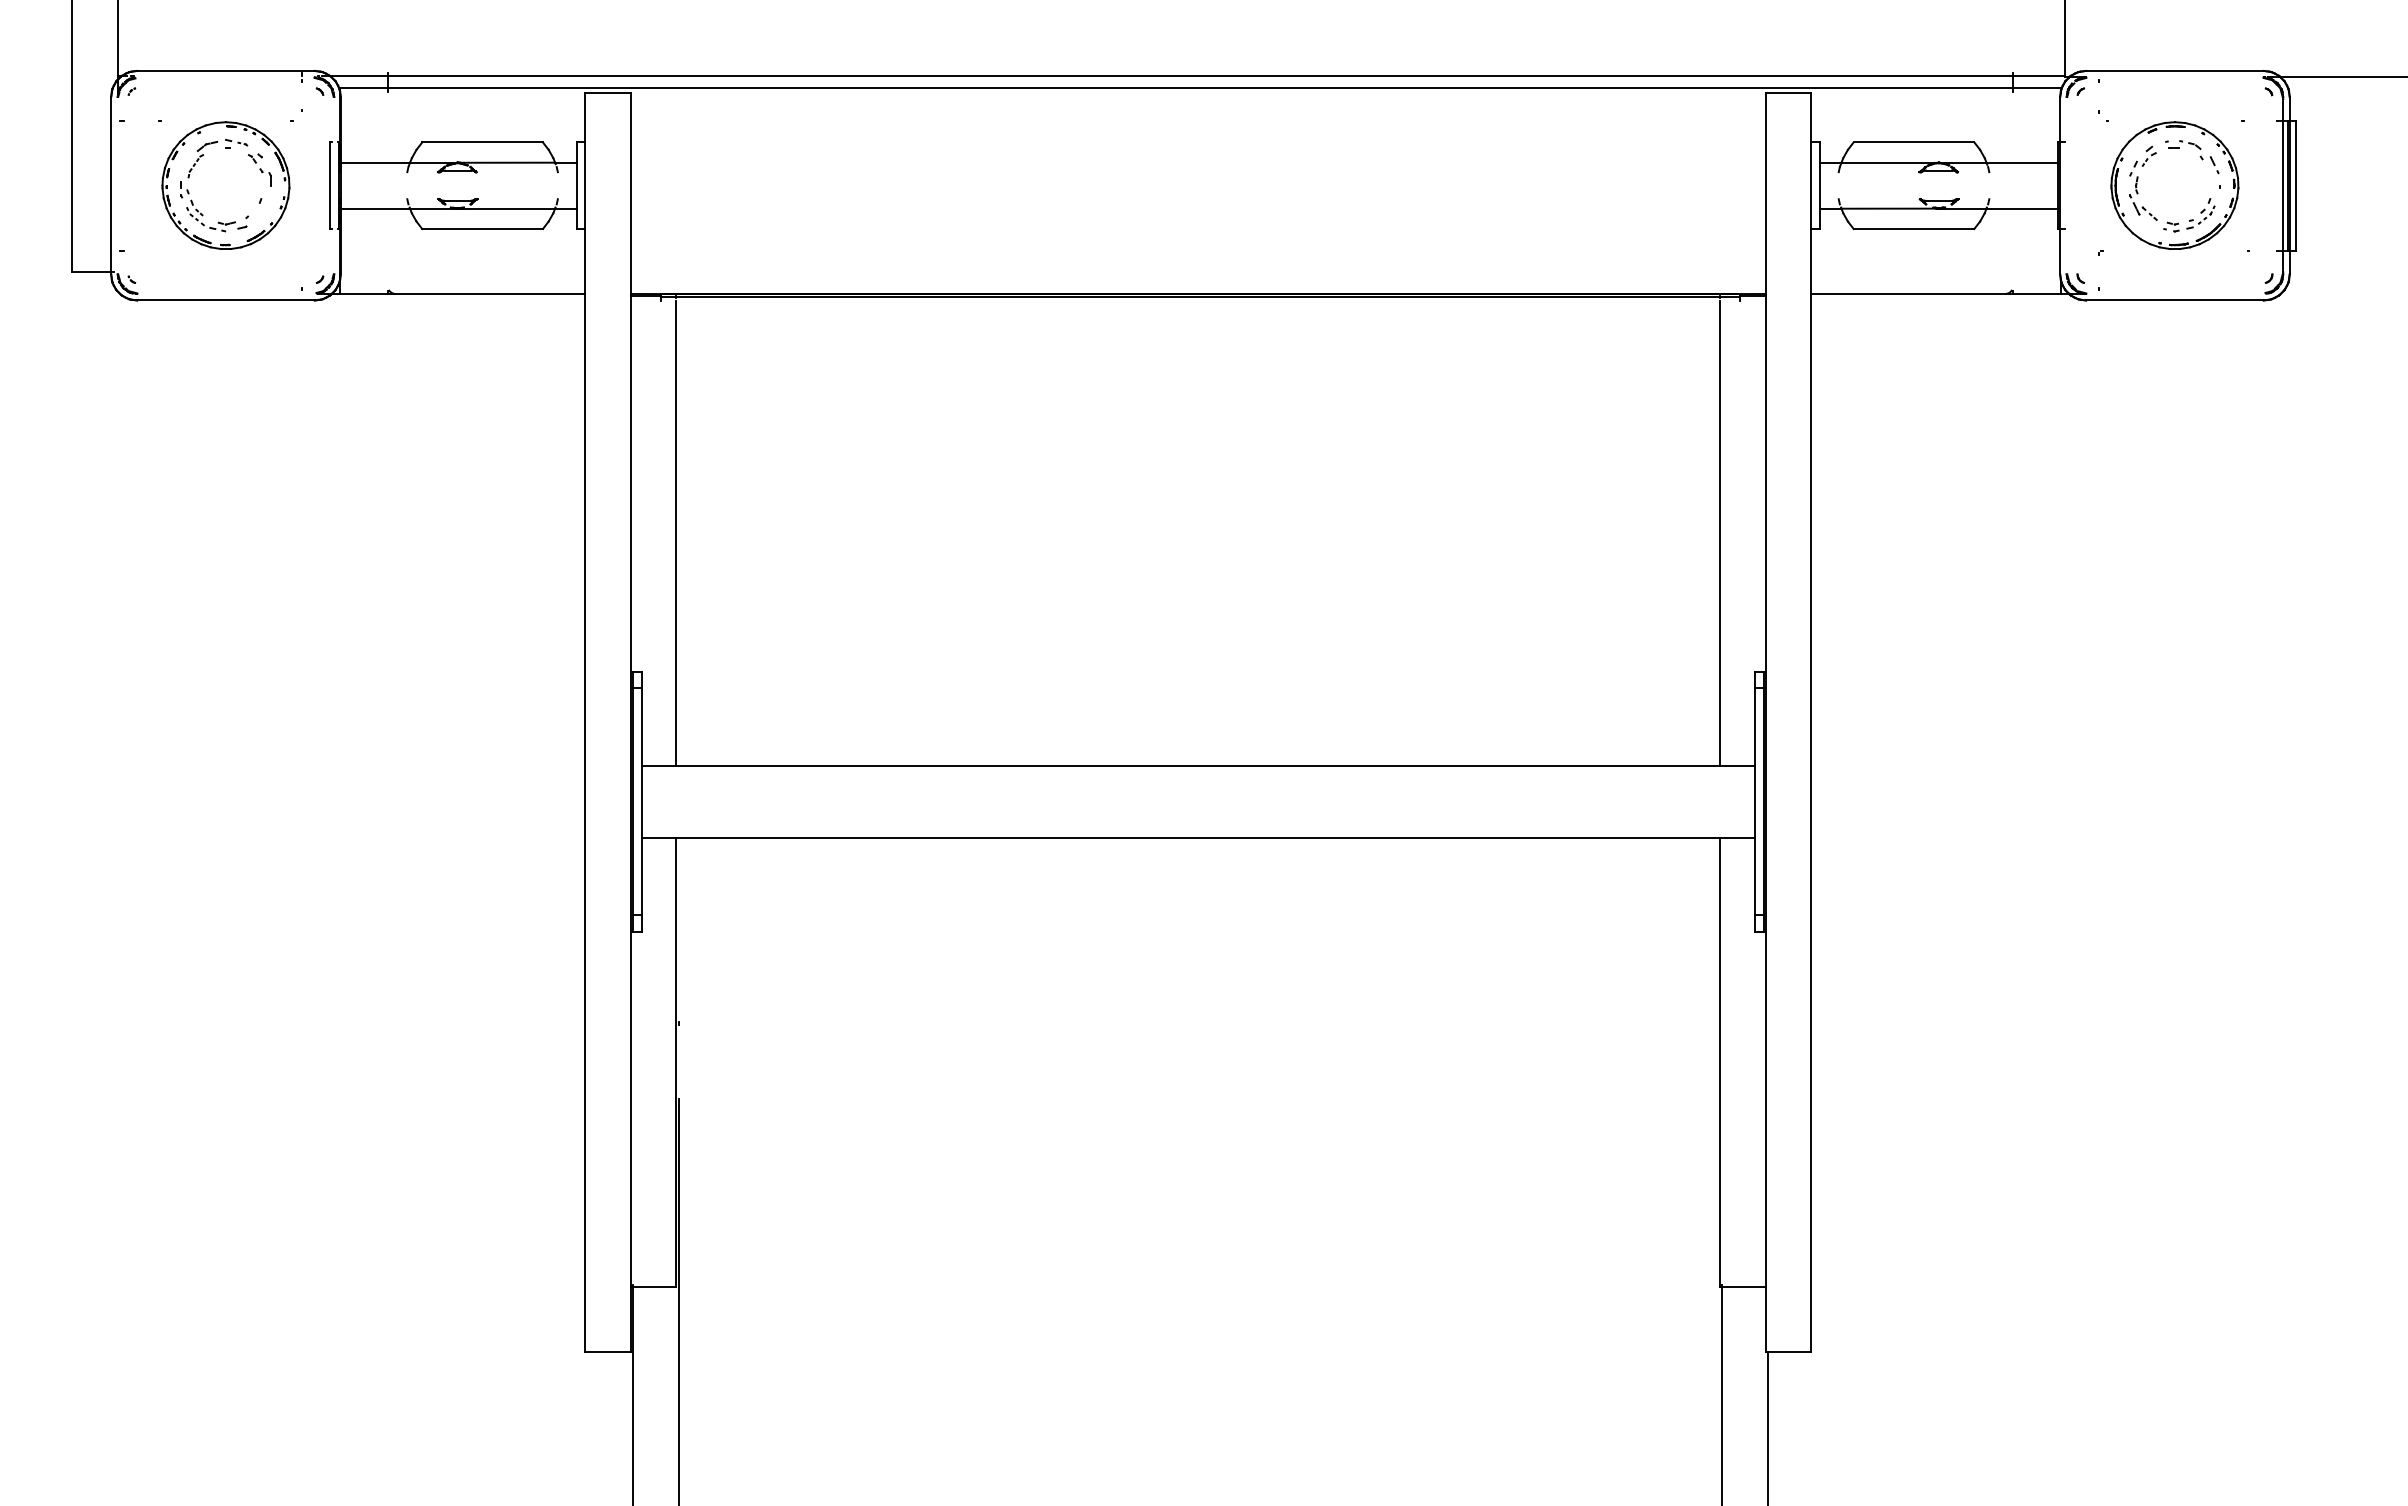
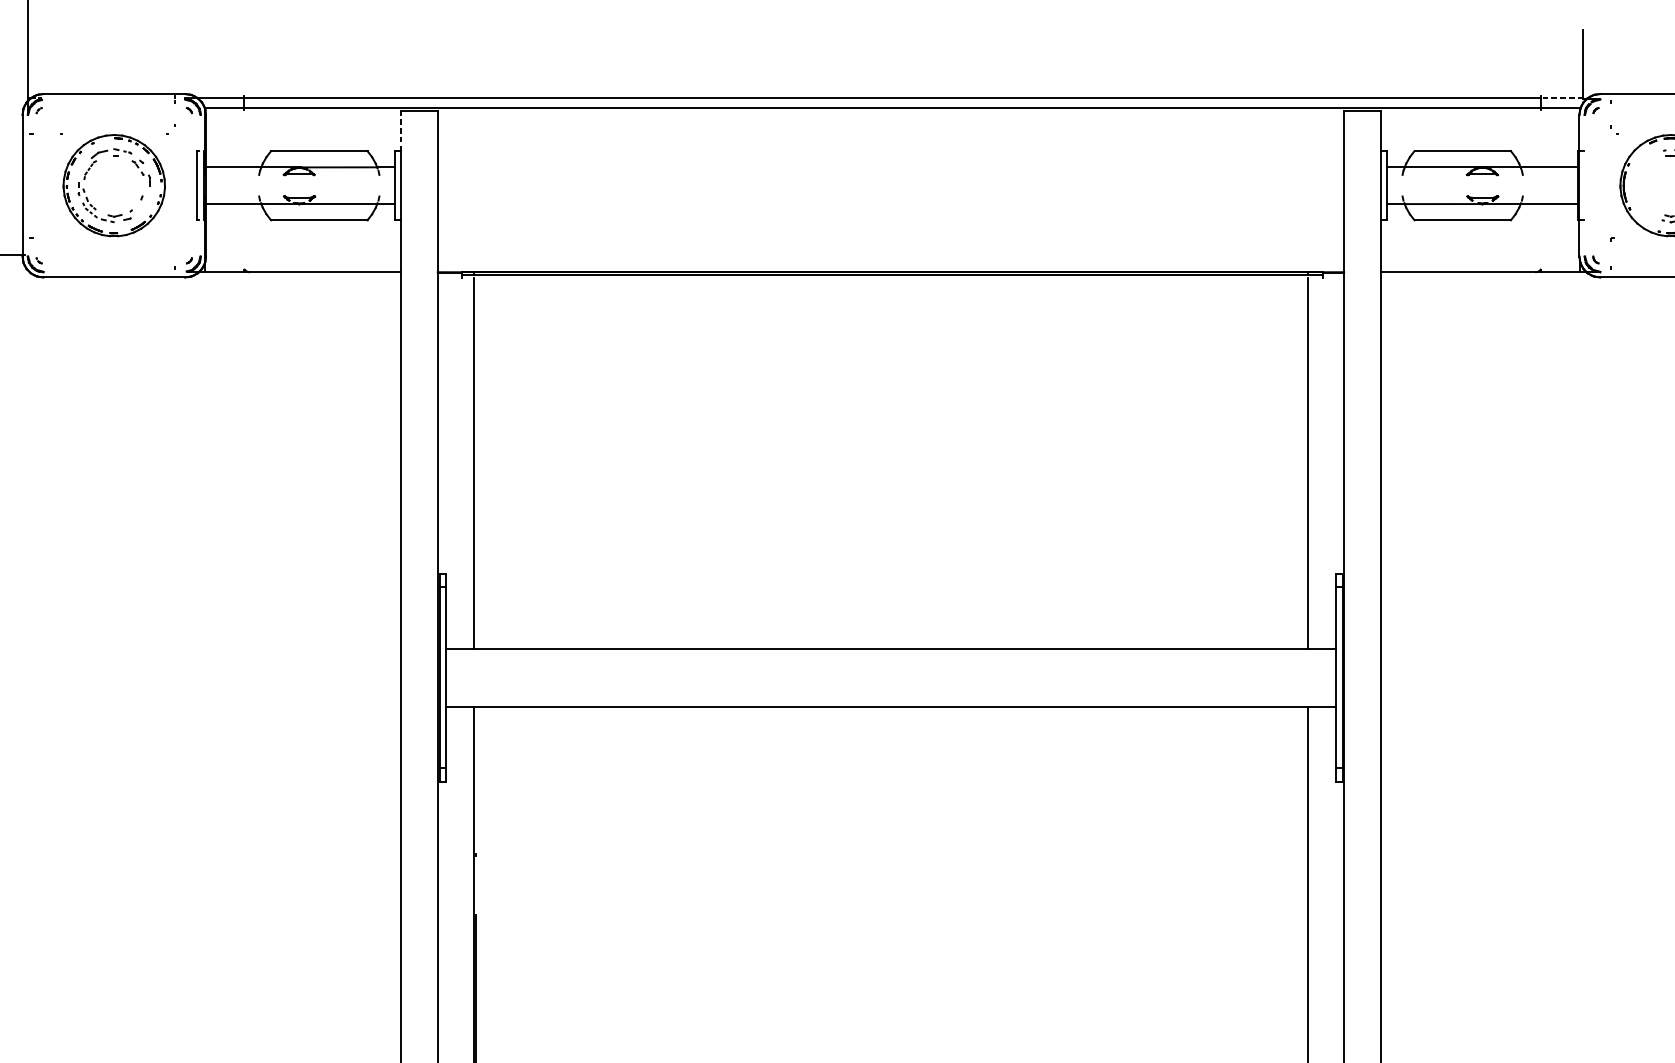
line: (2038, 76) -> (1562, 98), solid -> dashed
line: (585, 117) -> (401, 131), solid -> dashed
part: (2143, 182) -> (1646, 183), removed

